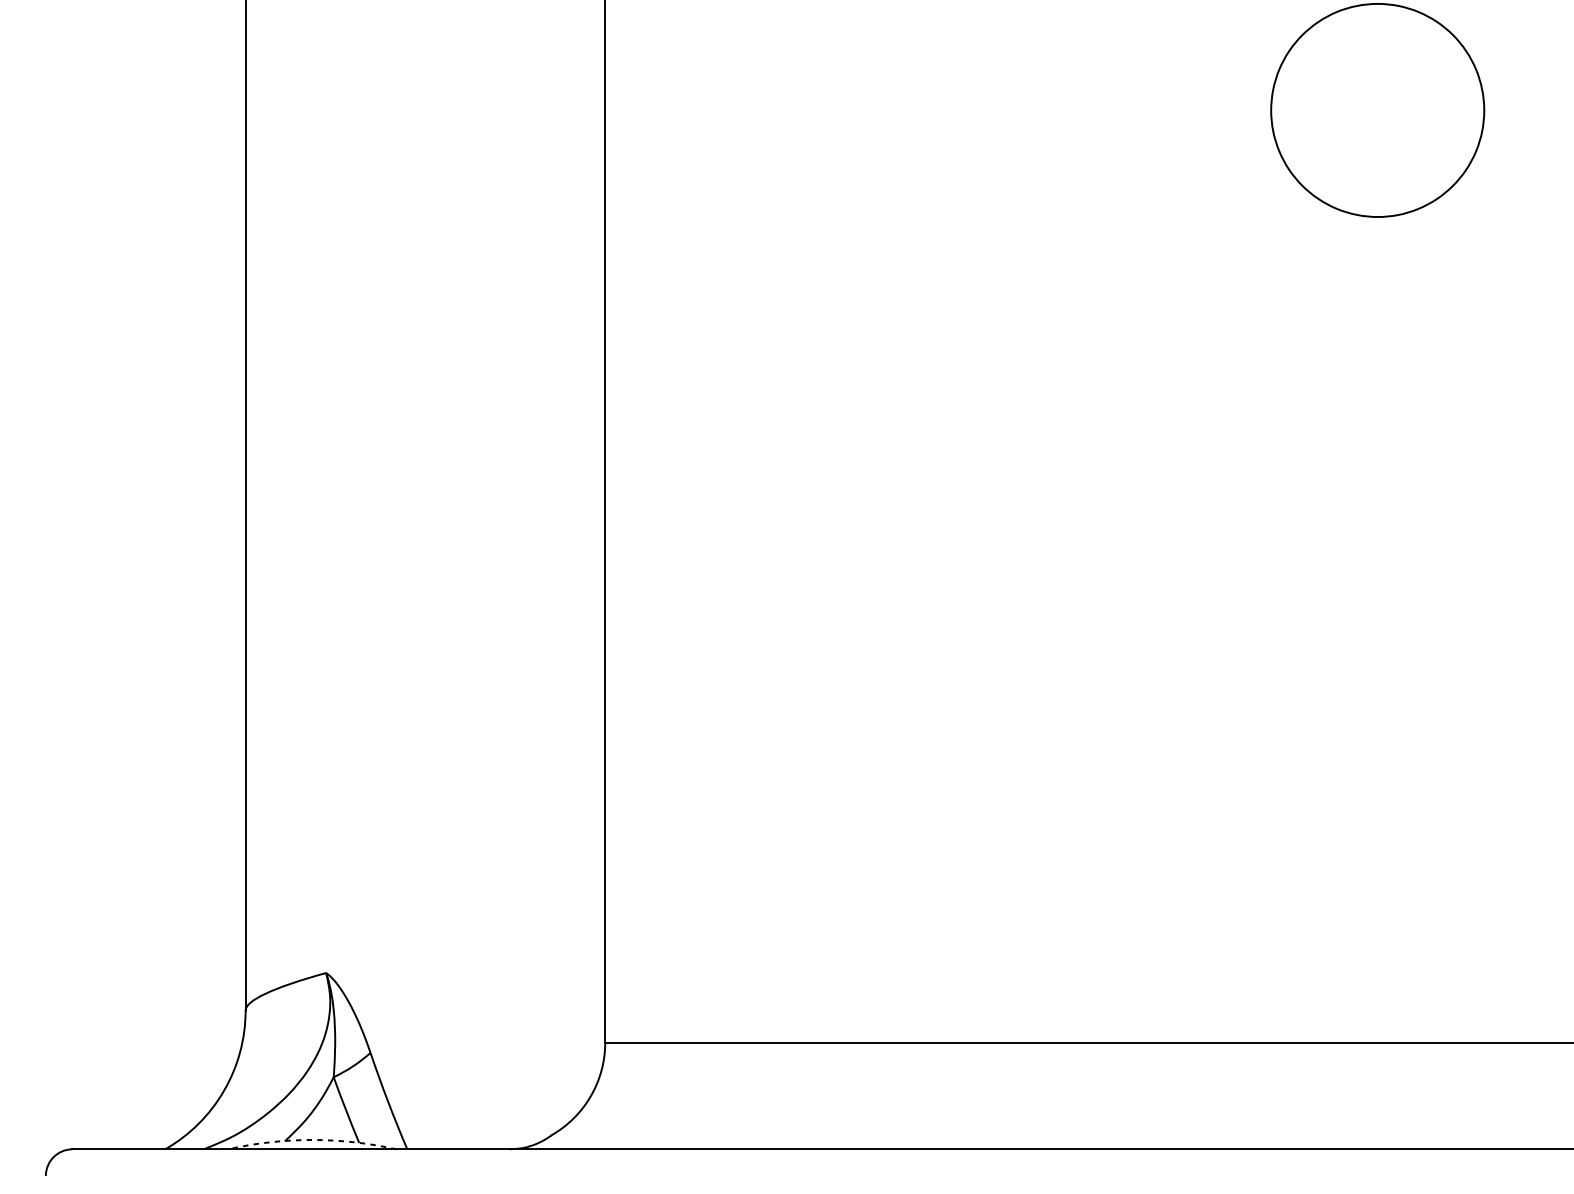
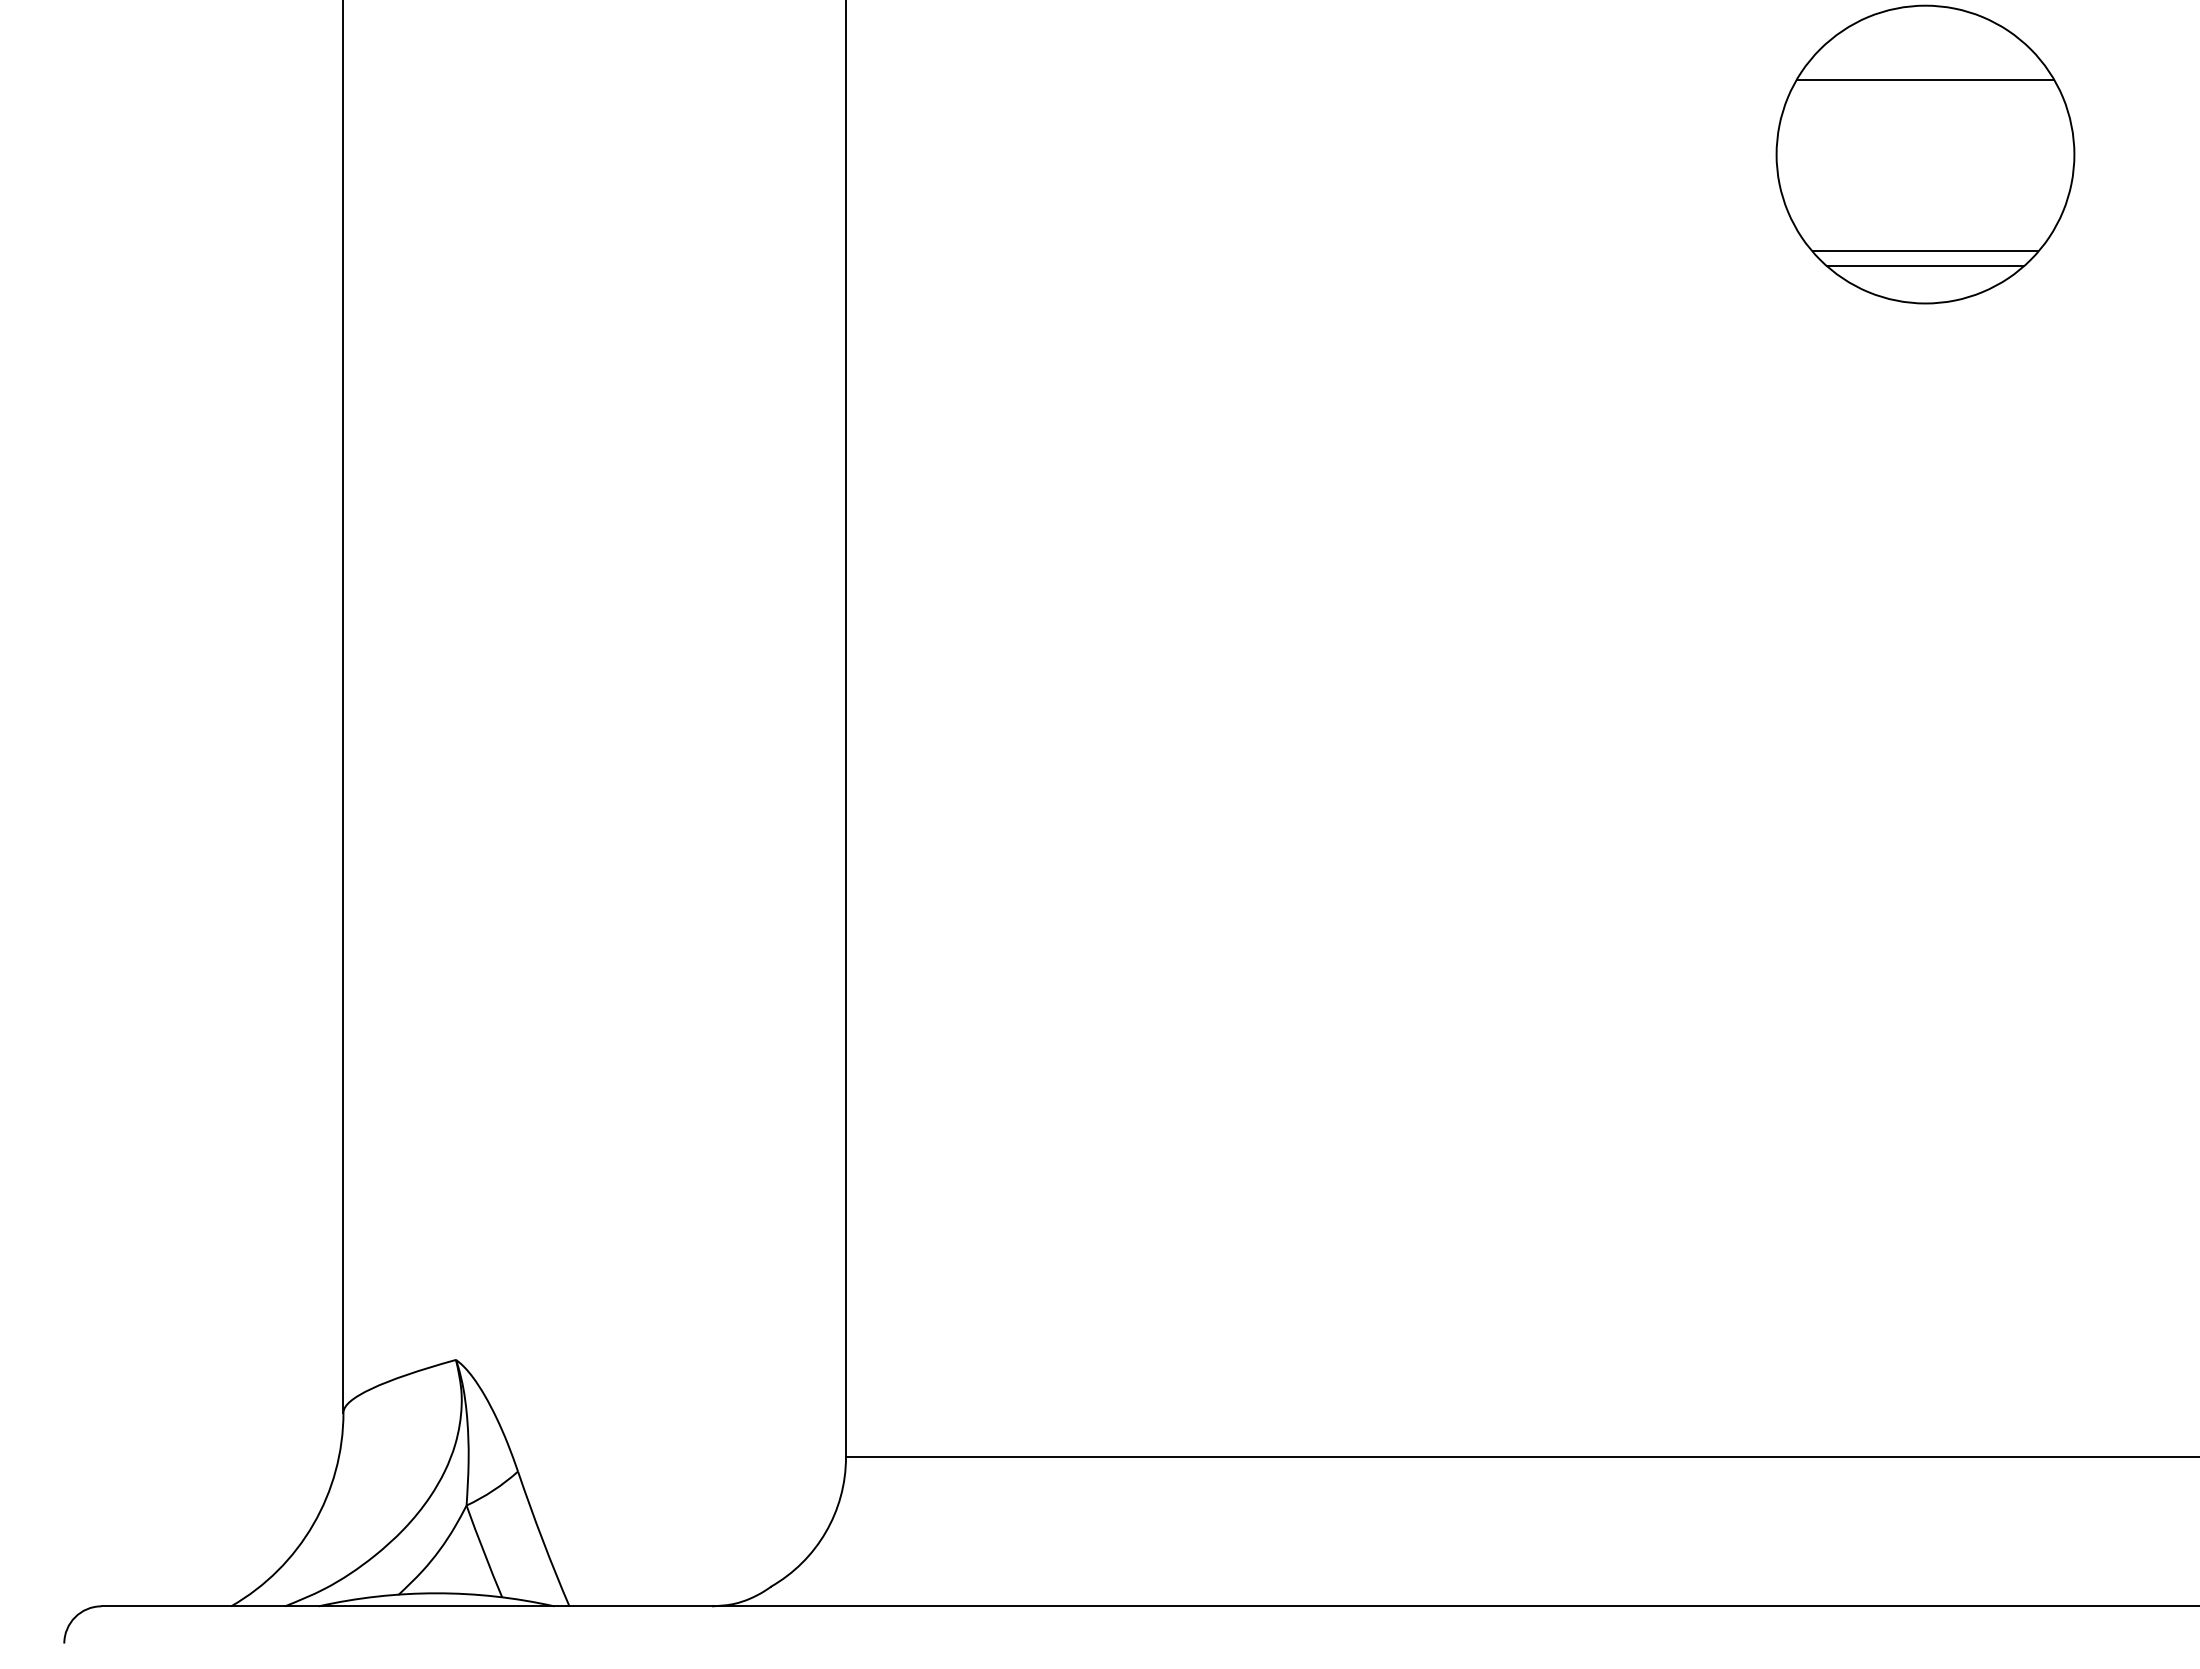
line: (1377, 57) -> (1925, 80), added
line: (1377, 179) -> (1925, 251), added
line: (1377, 190) -> (1924, 266), added
arc: (312, 1140) -> (436, 1593), dashed -> solid

